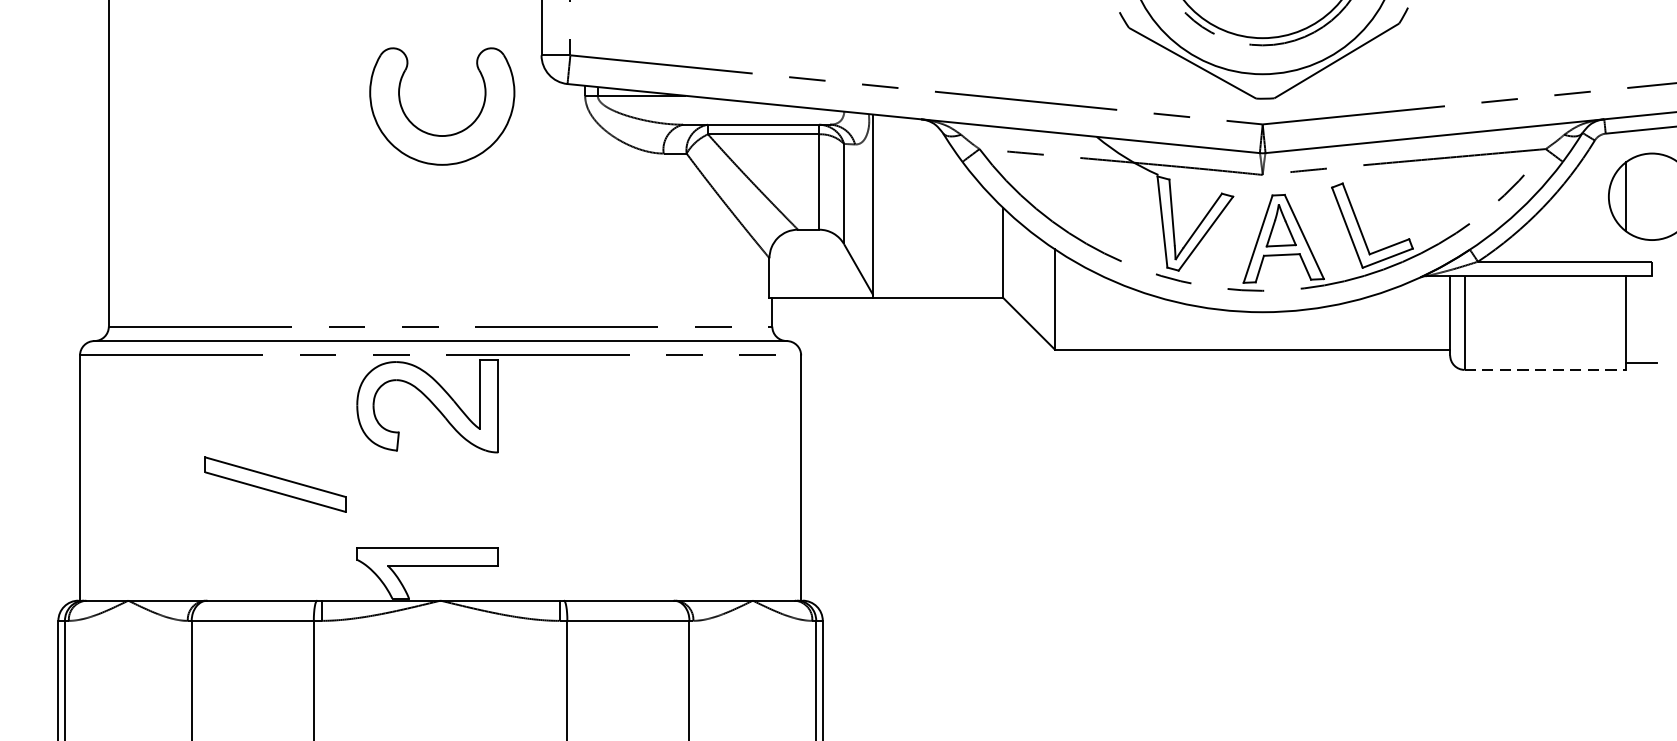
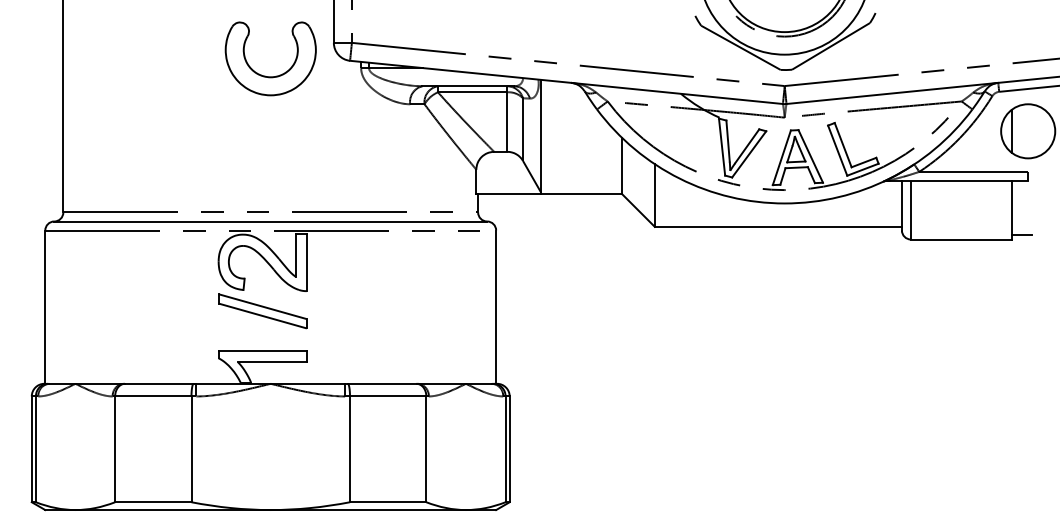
part: (433, 133) -> (265, 75), moved
line: (1545, 369) -> (961, 239), dashed -> solid
part: (275, 485) -> (262, 311), moved

